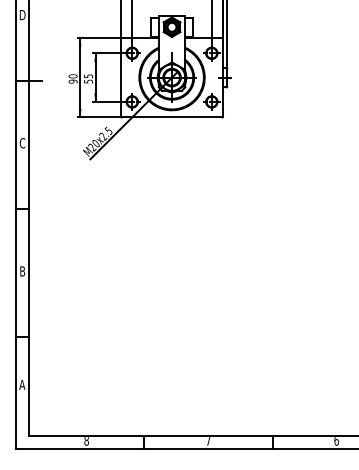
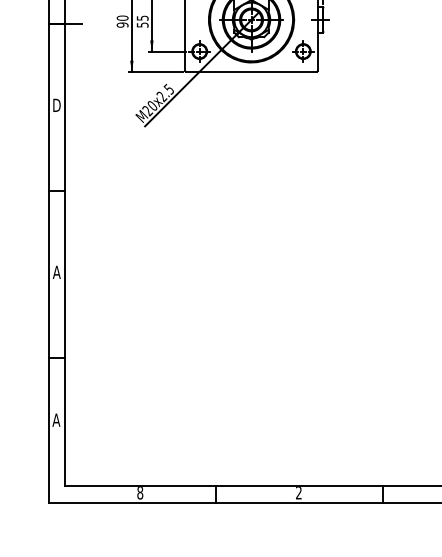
text: (22, 143) -> (56, 105), C -> D
text: (22, 271) -> (56, 272), B -> A
text: (208, 441) -> (299, 493), 7 -> 2

